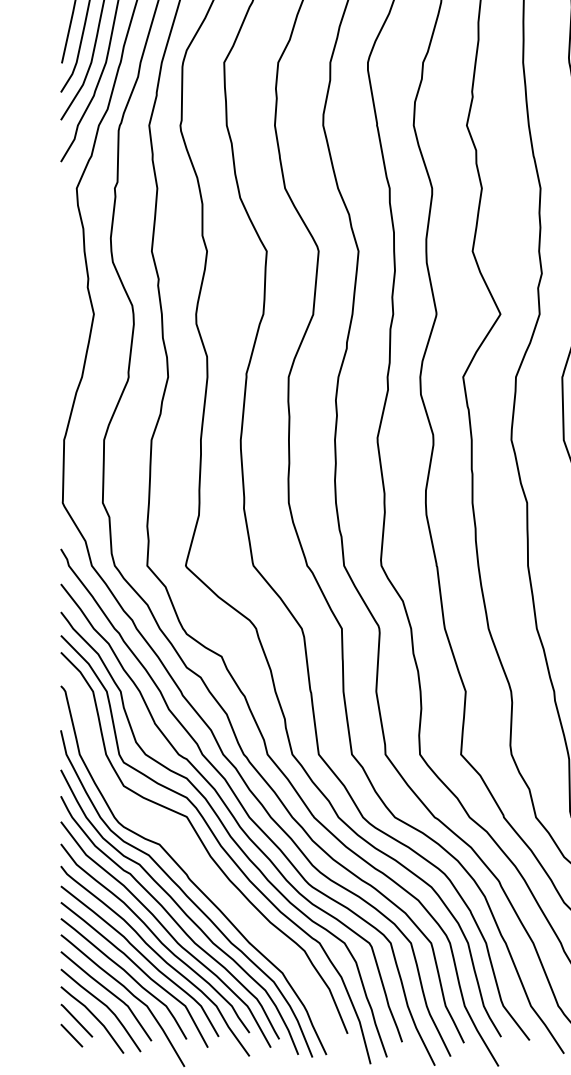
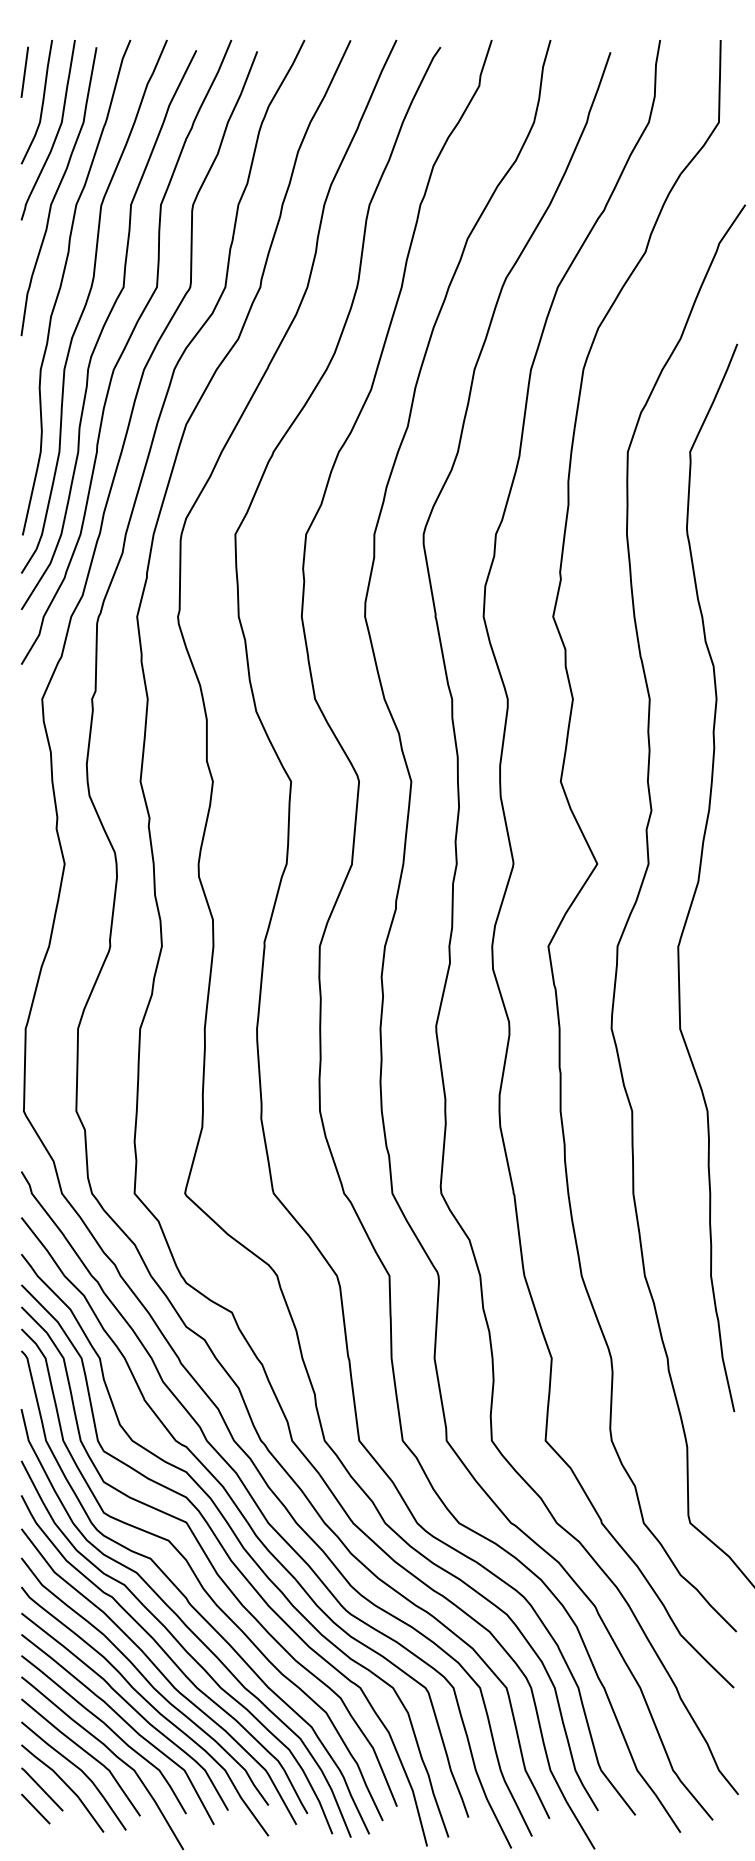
curve: (195, 858) -> (197, 1576), added

